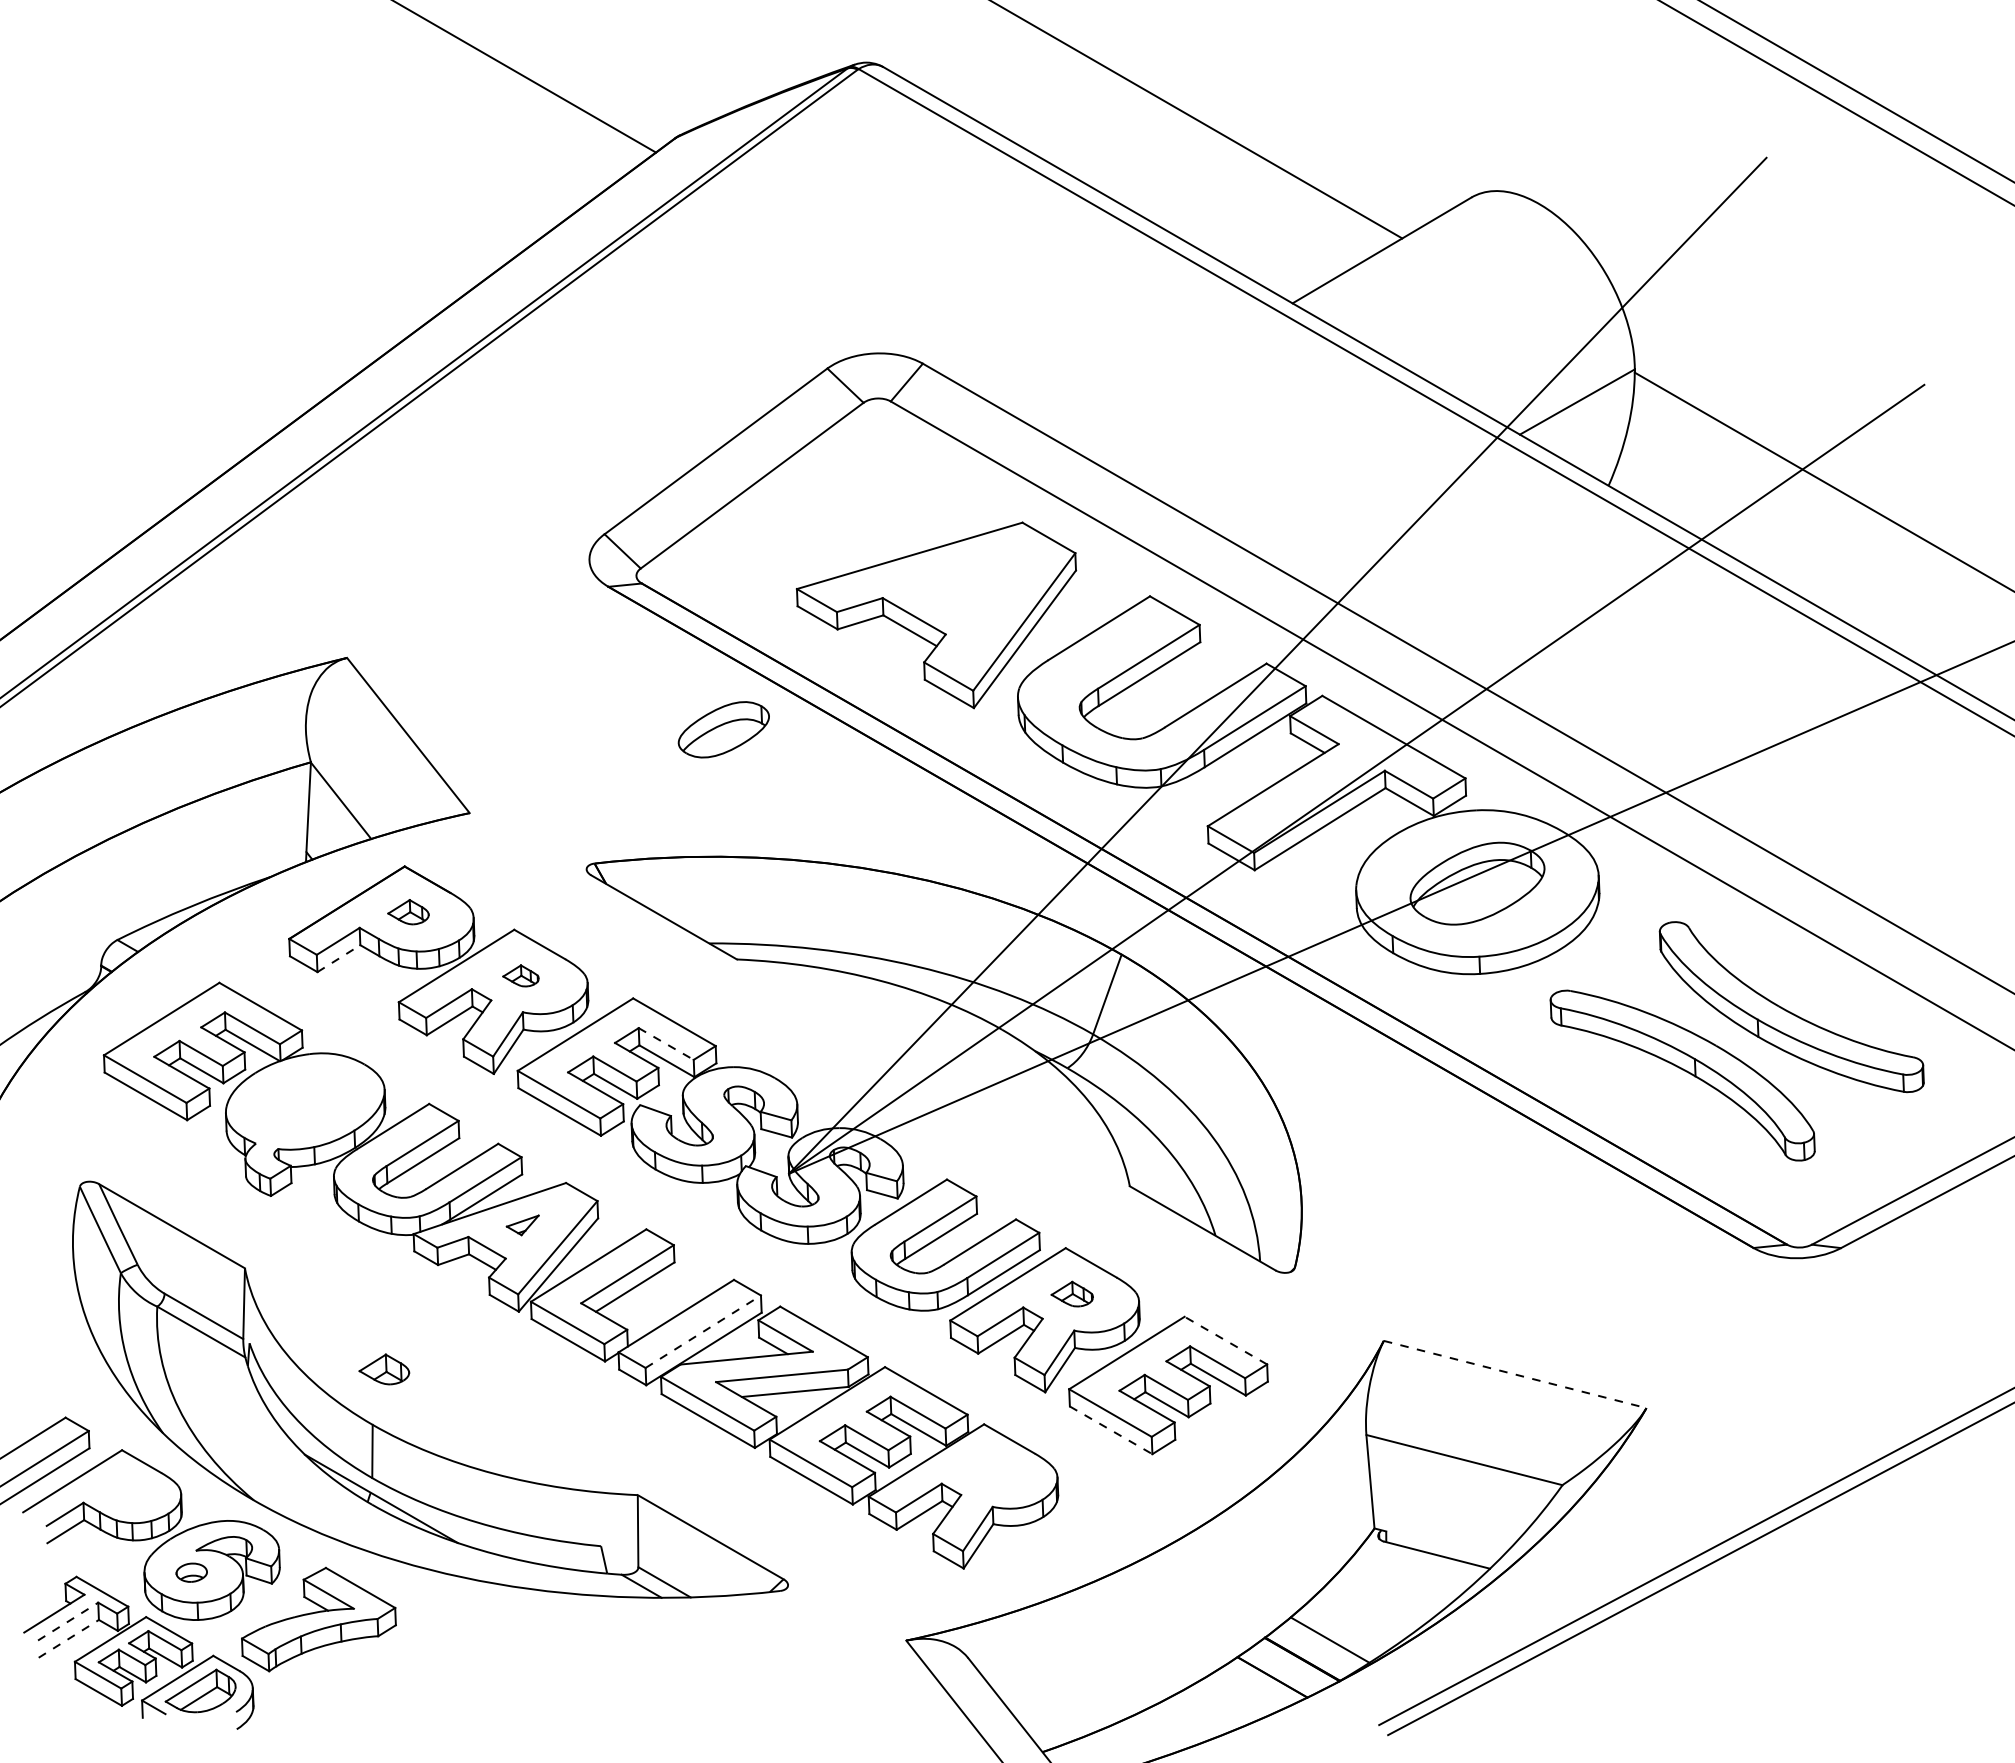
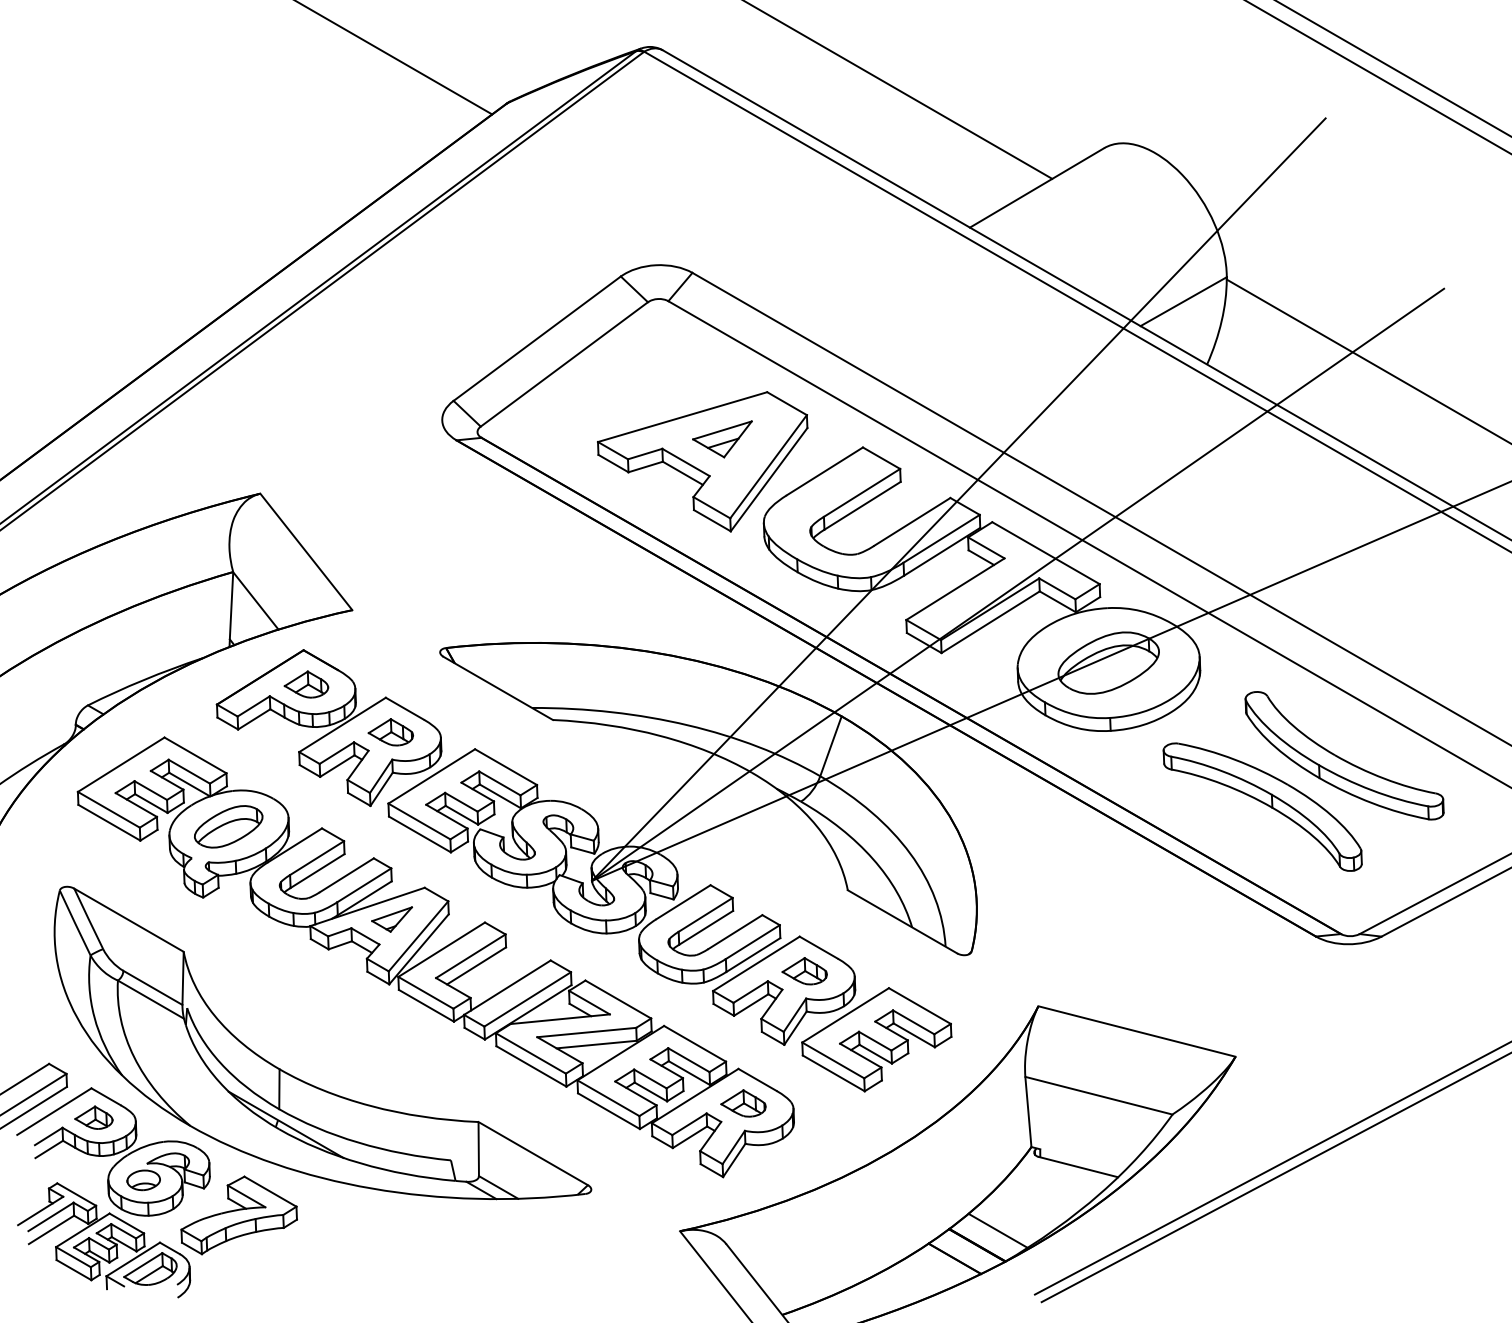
part: (962, 585) -> (722, 439), added
part: (723, 729) -> (228, 826), moved
part: (408, 911) -> (306, 684), size x1.43
line: (339, 958) -> (254, 719), dashed -> solid
part: (520, 975) -> (390, 732), size x1.67
line: (666, 1044) -> (500, 783), dashed -> solid
part: (522, 1225) -> (392, 919), size x1.67
part: (1071, 1293) -> (804, 970), size x1.43
line: (703, 1331) -> (527, 999), dashed -> solid
line: (1225, 1340) -> (919, 1005), dashed -> solid
part: (384, 1369) -> (94, 1117), moved
line: (1515, 1374) -> (1137, 1031), dashed -> solid
line: (1111, 1430) -> (834, 1073), dashed -> solid
part: (990, 1469) -> (743, 1102), added
part: (191, 1572) -> (143, 1180), size x1.43
line: (68, 1621) -> (51, 1216), dashed -> solid
line: (68, 1638) -> (51, 1229), dashed -> solid

